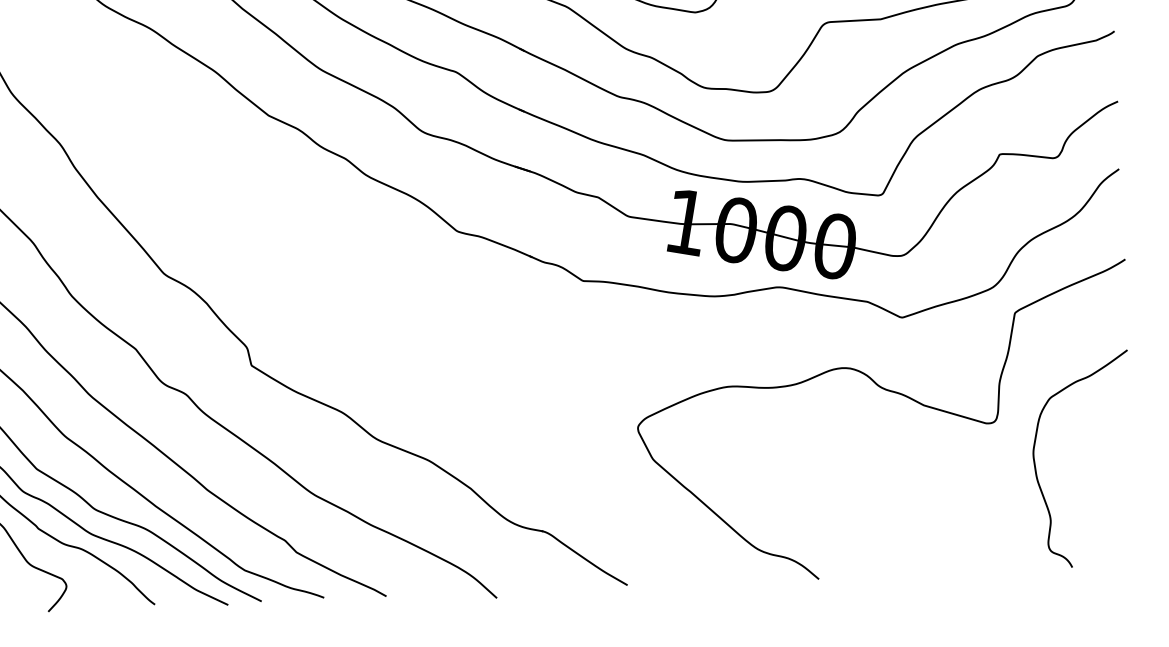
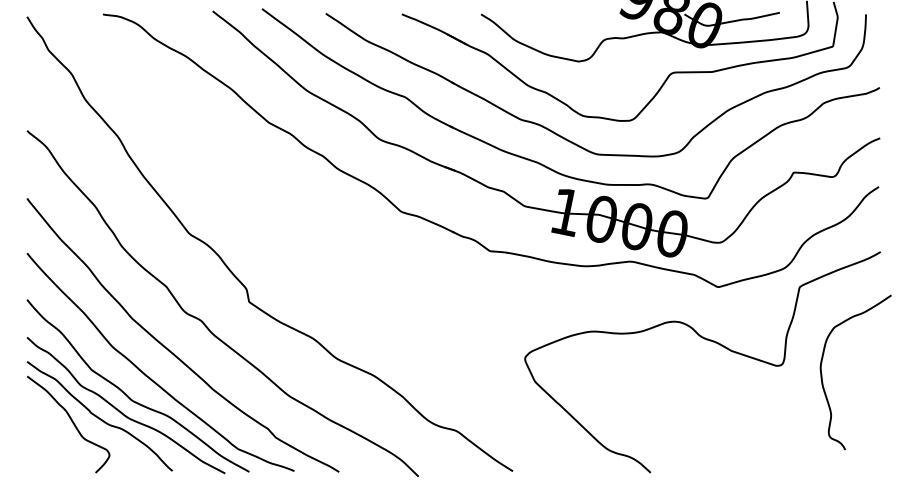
curve: (1036, 462) -> (822, 373), moved

